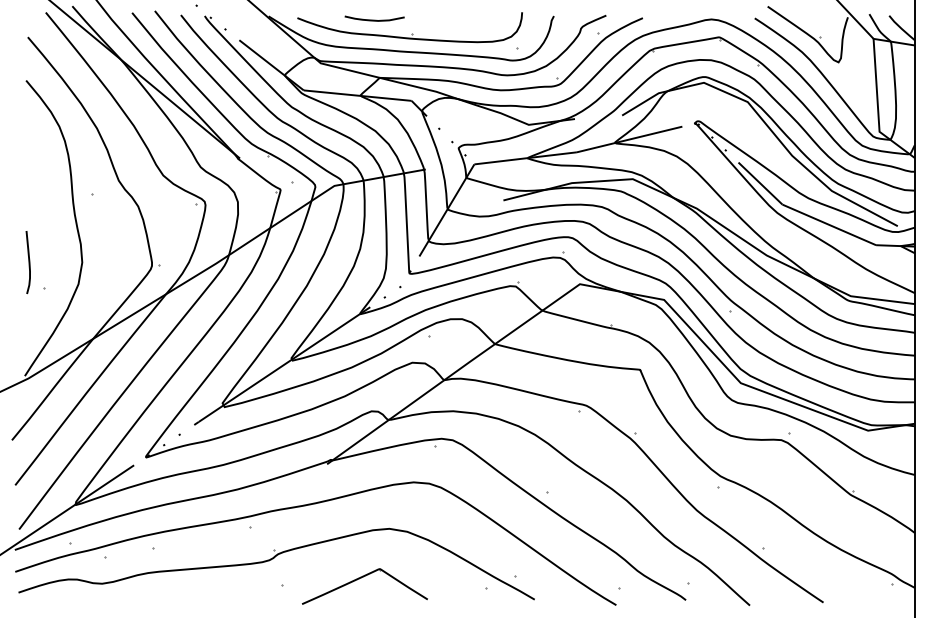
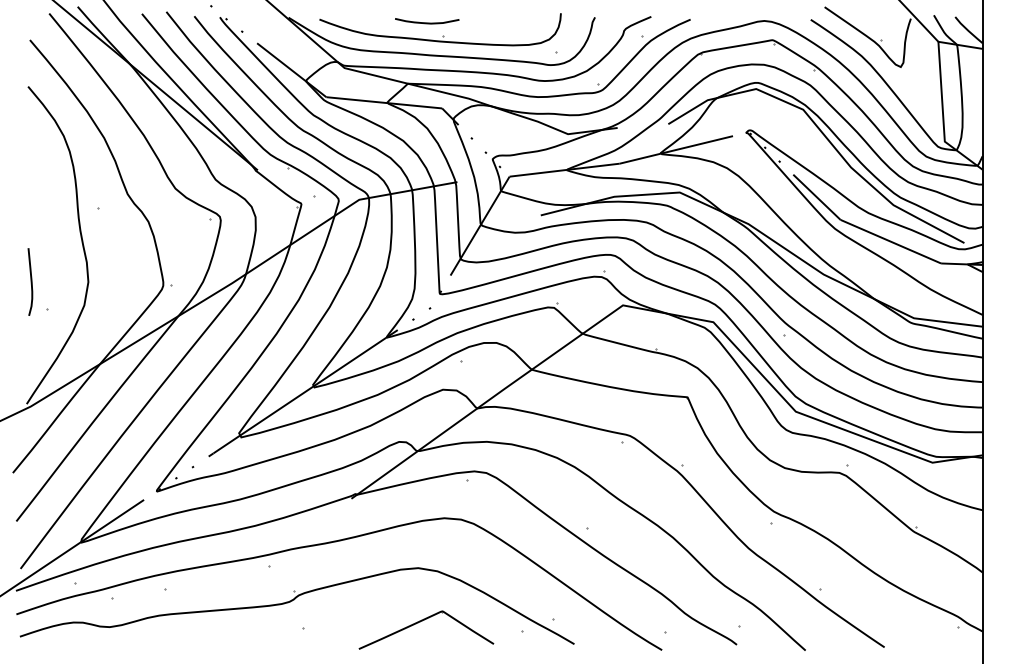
curve: (374, 19) -> (427, 22), moved
part: (361, 578) -> (422, 621), moved

